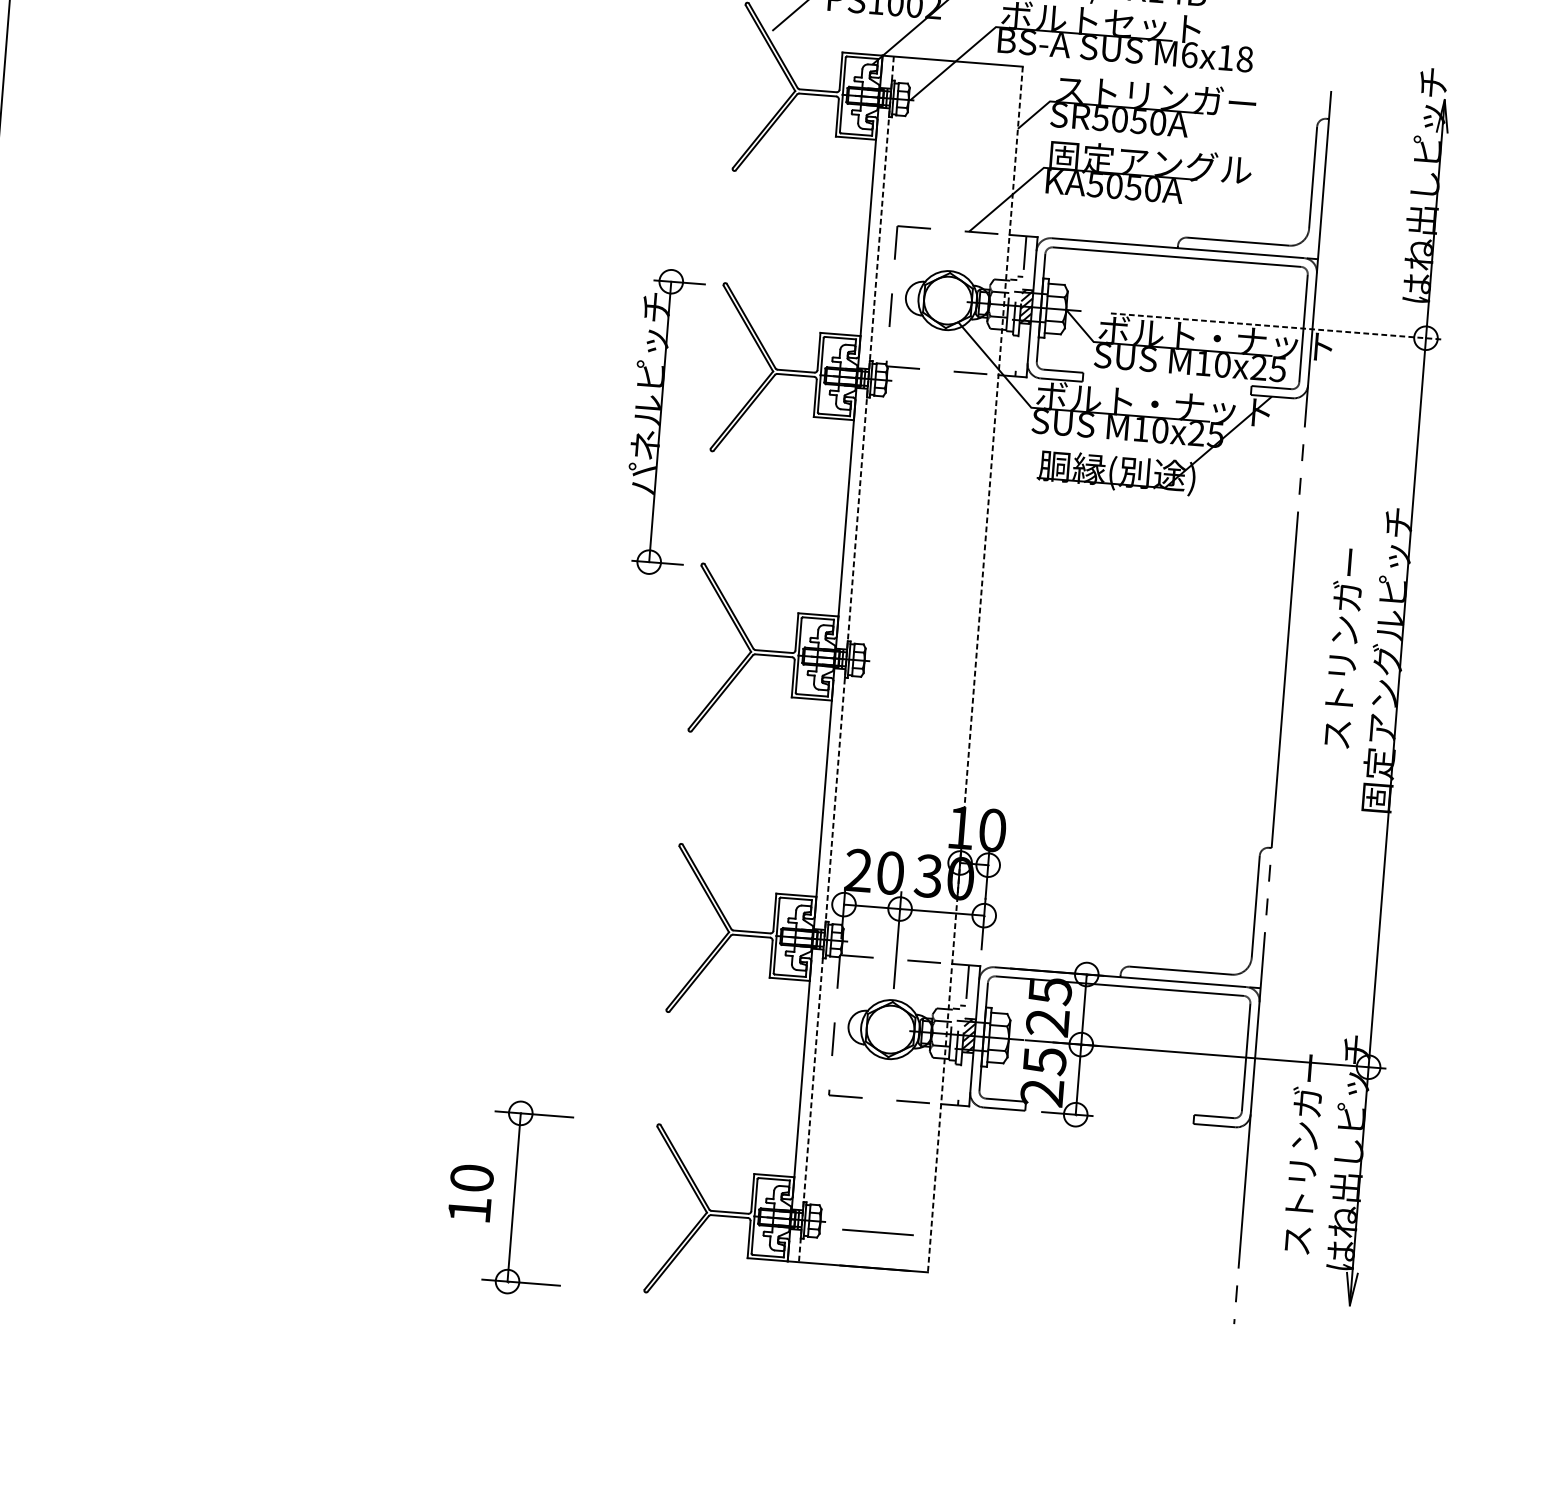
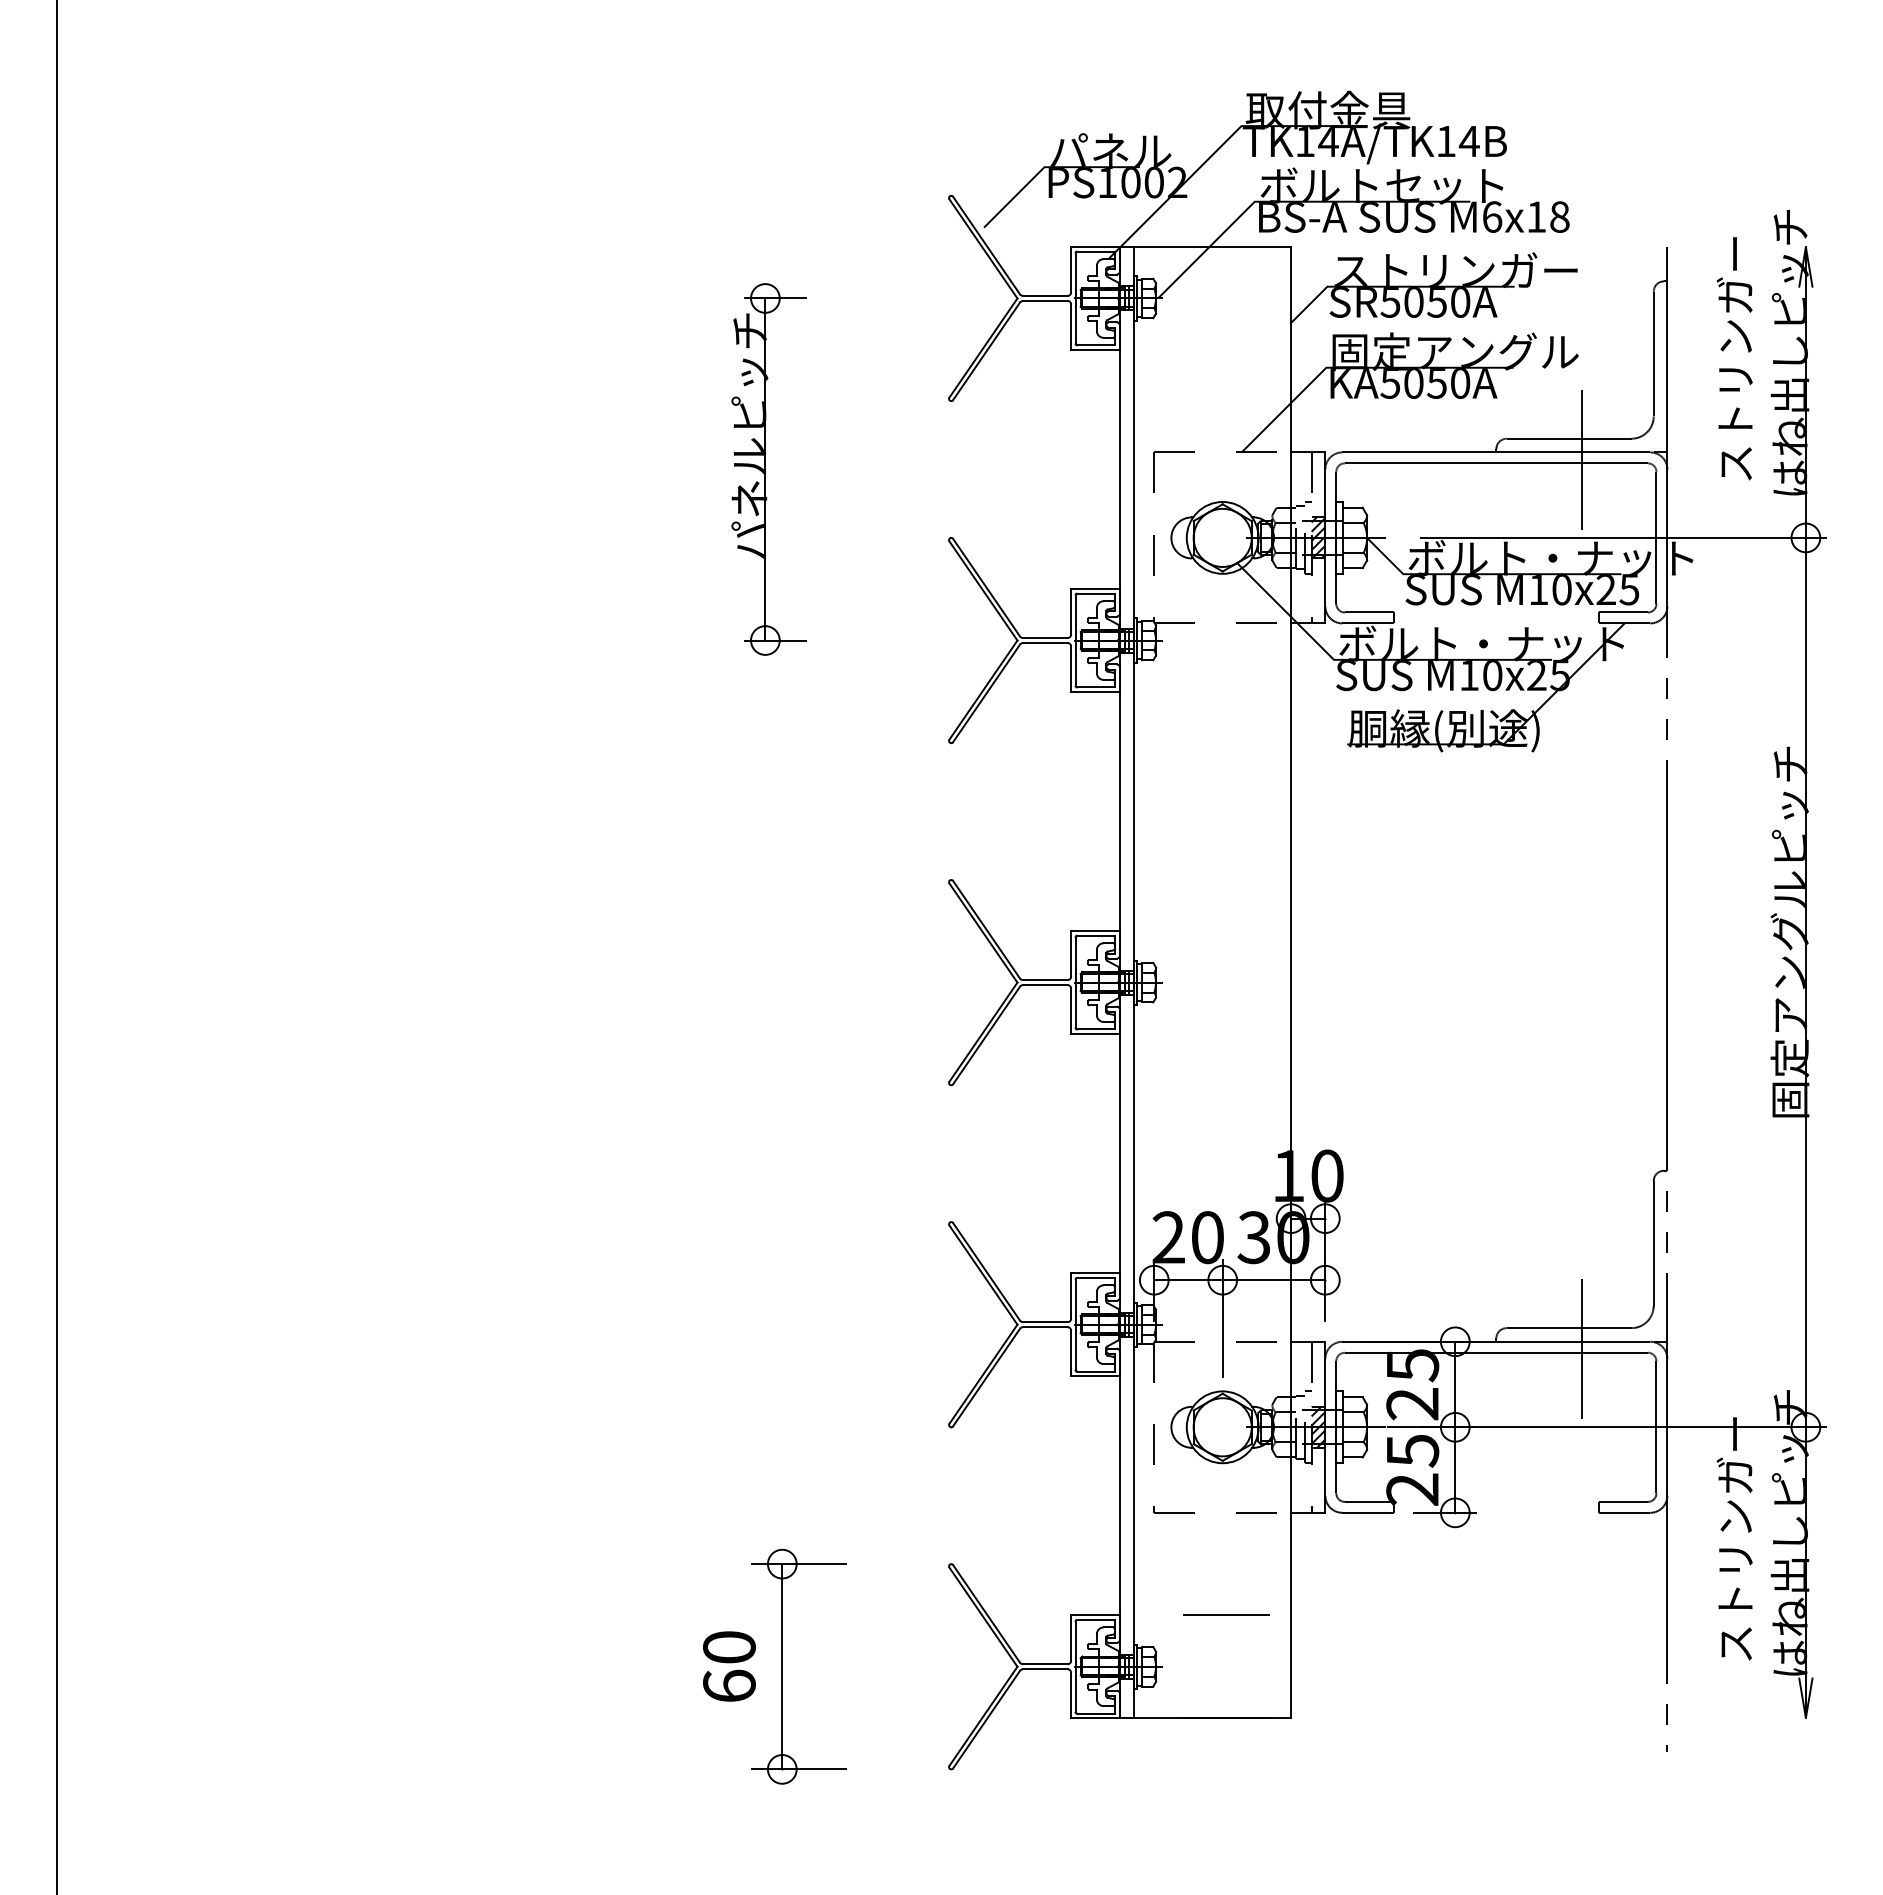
line: (1247, 259) -> (1581, 459), added
line: (1277, 326) -> (1624, 537), dashed -> solid
part: (662, 422) -> (768, 469), moved
text: (1342, 648) -> (1734, 358), moved
line: (846, 660) -> (1133, 983), dashed -> solid
line: (975, 670) -> (1291, 983), dashed -> solid
line: (1189, 988) -> (1581, 1349), added
text: (469, 1209) -> (729, 1685), 10 -> 60
line: (877, 1231) -> (1226, 1614), moved

